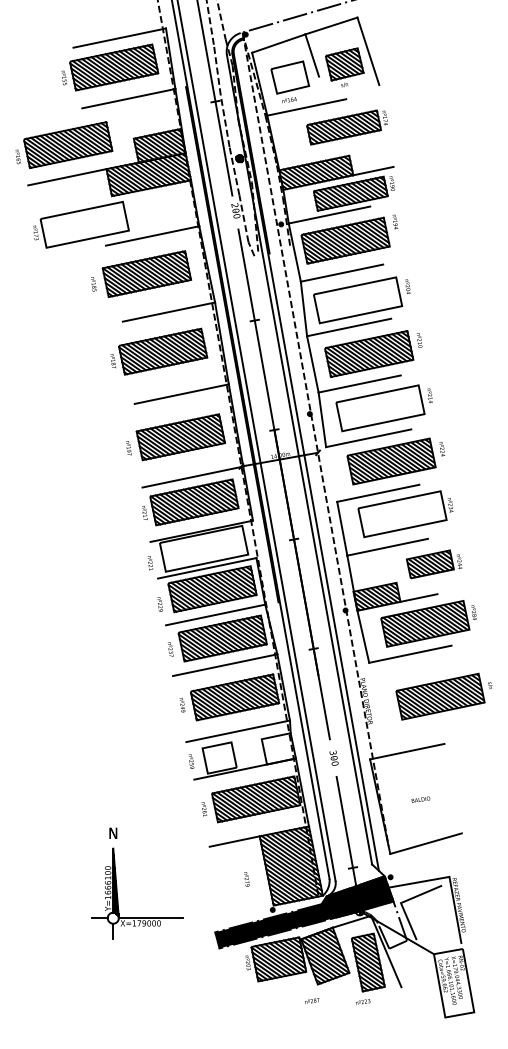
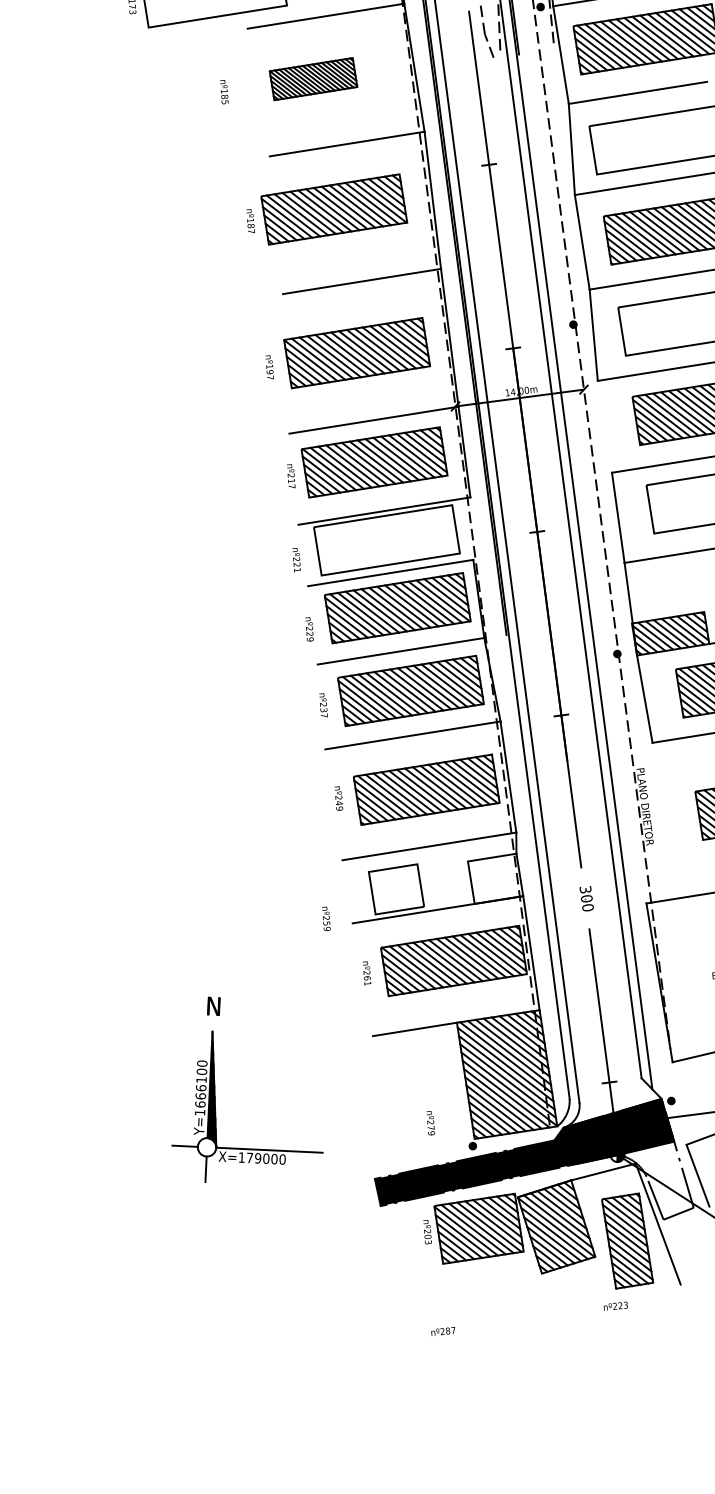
part: (146, 273) -> (312, 78), size x0.6
text: (191, 761) -> (326, 918), moved
text: (246, 879) -> (430, 1123), moved
text: (312, 1000) -> (443, 1330), moved

